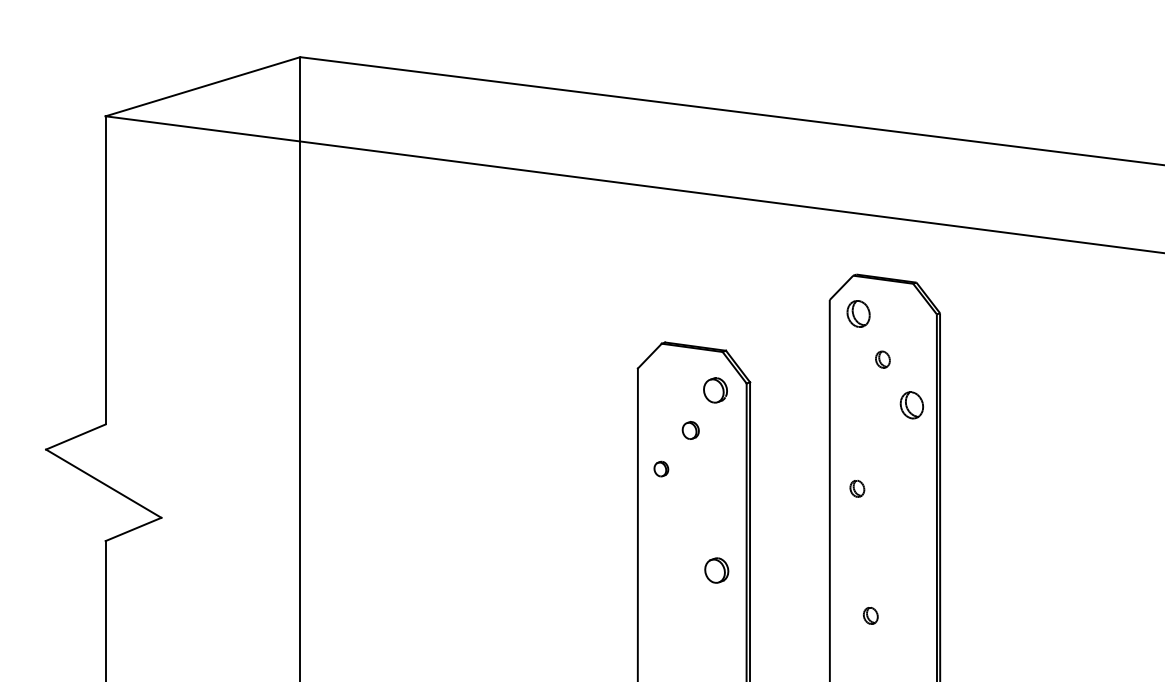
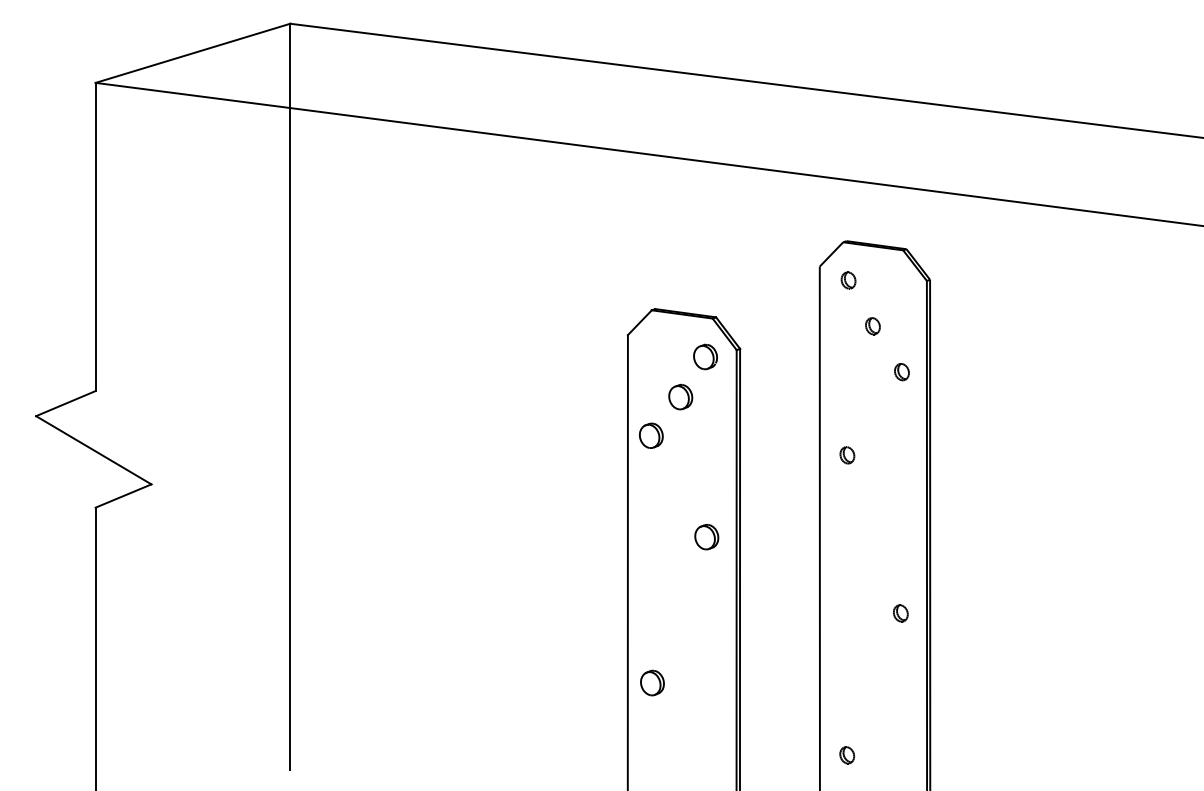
part: (858, 313) -> (848, 280), size x0.62
part: (911, 405) -> (901, 372), size x0.62
part: (690, 429) -> (680, 396), size x1.43
part: (661, 468) -> (651, 435), size x1.67
part: (870, 615) -> (900, 613), moved

